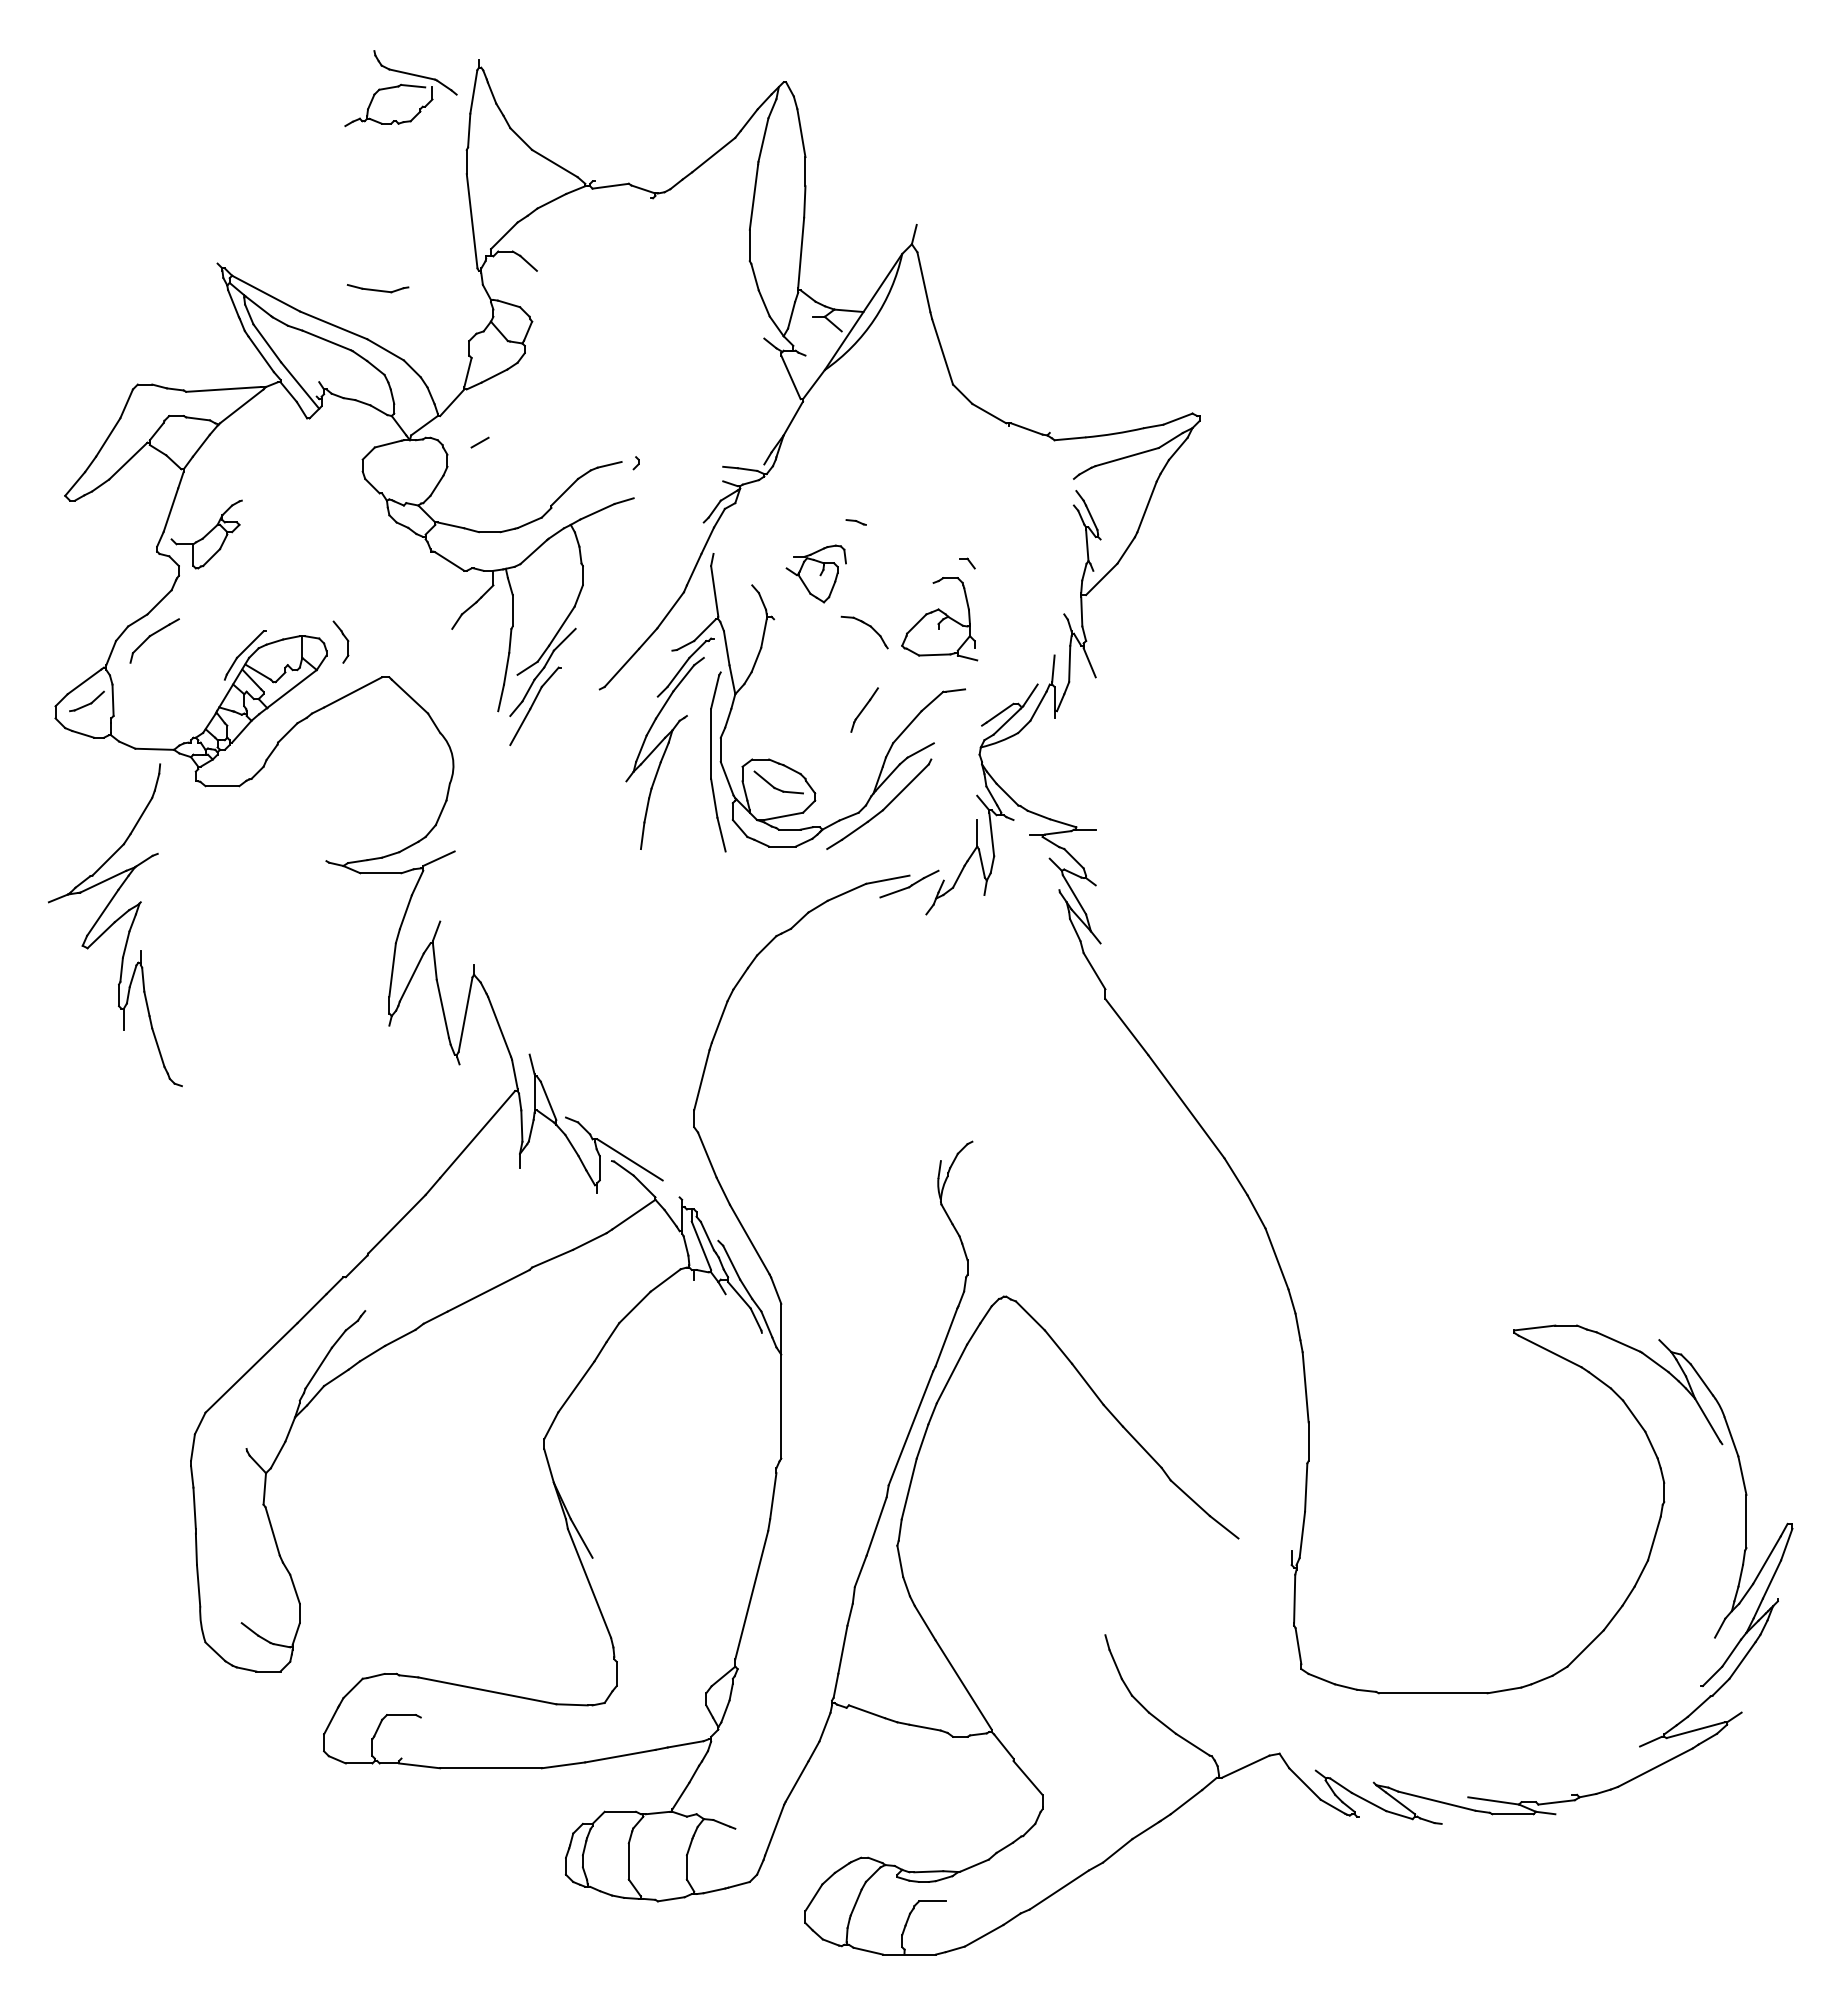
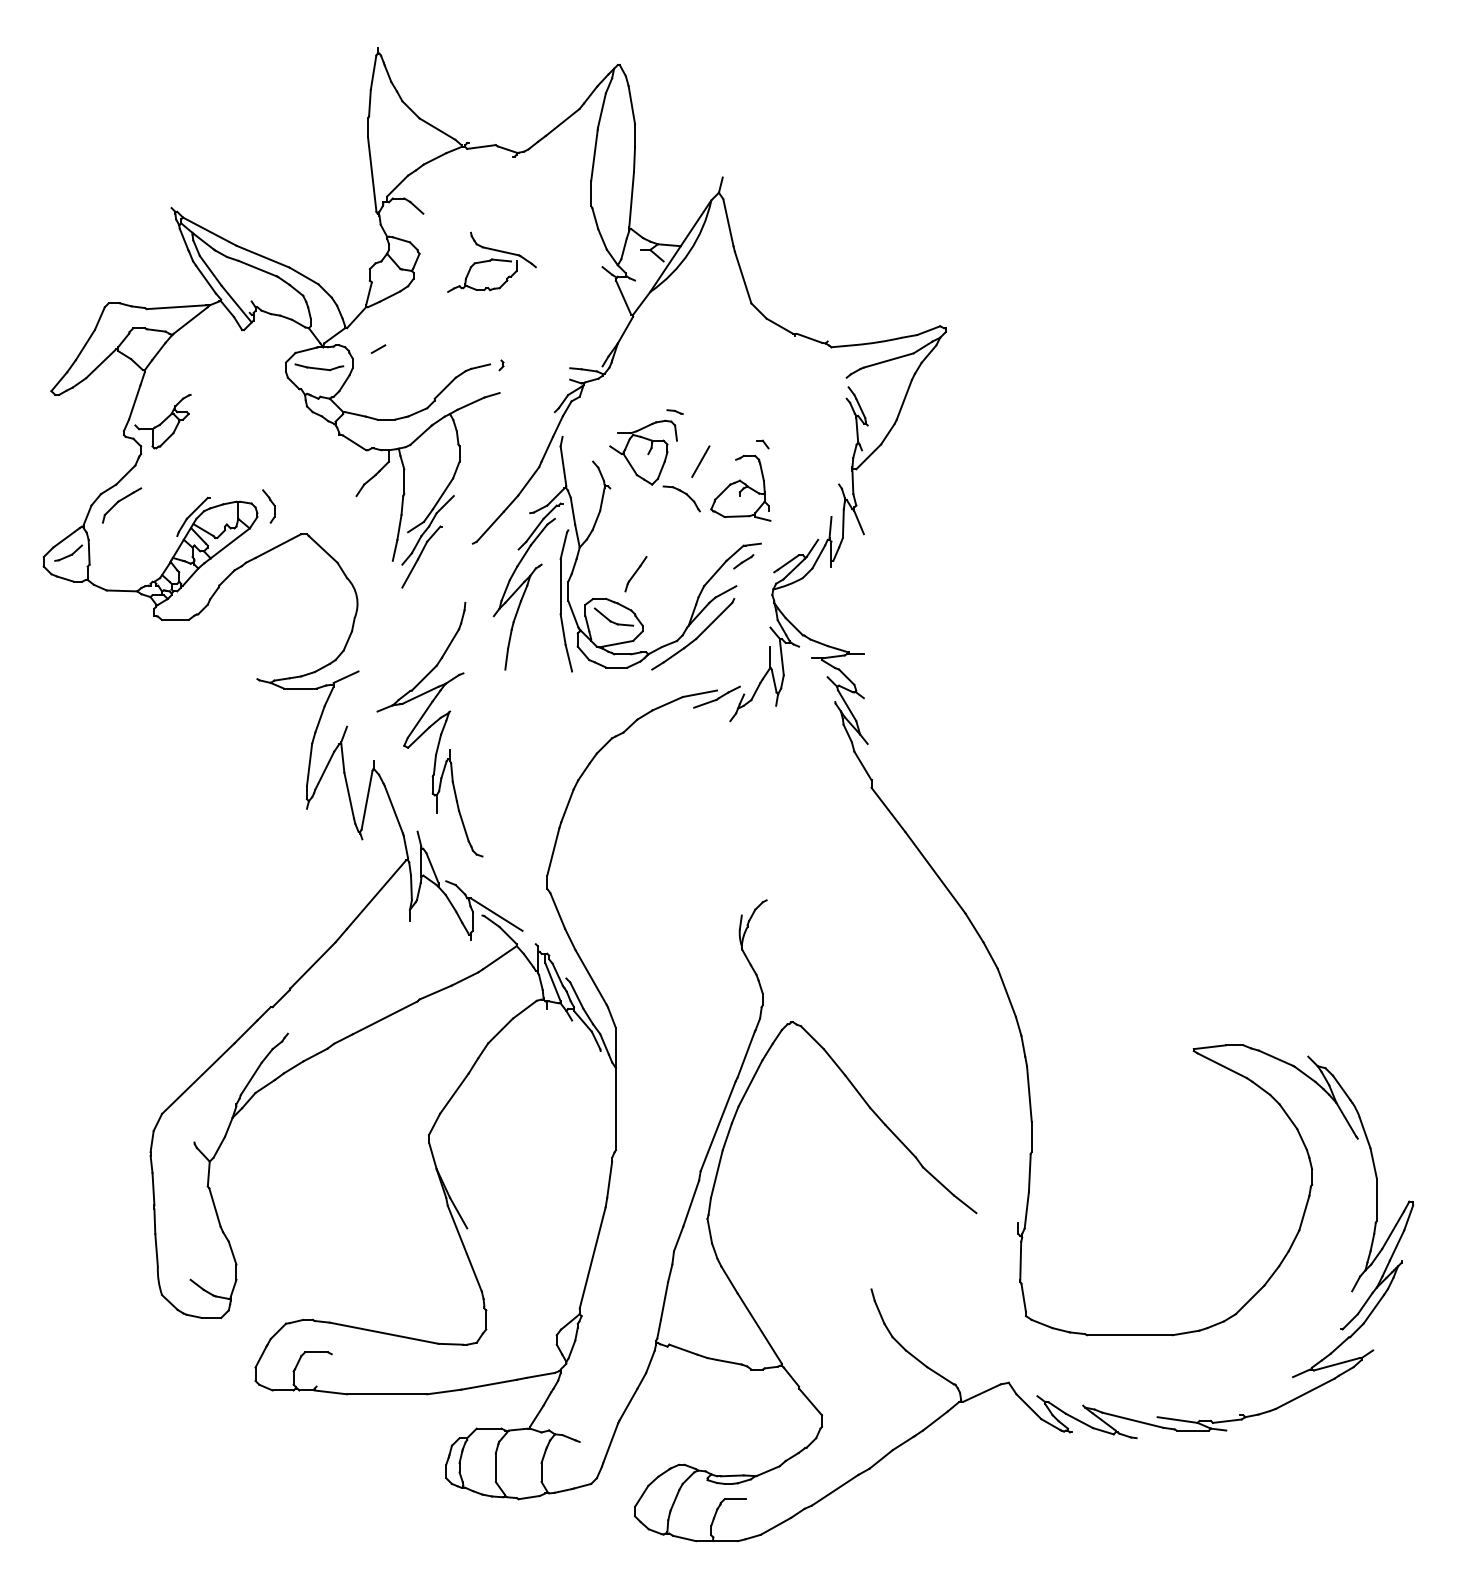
part: (400, 88) -> (491, 262), moved
part: (377, 288) -> (318, 367), moved
part: (816, 573) -> (643, 452), size x1.43
line: (888, 585) -> (700, 461), added
part: (864, 709) -> (635, 573), moved
line: (943, 711) -> (743, 561), added
part: (115, 925) -> (430, 729), moved

